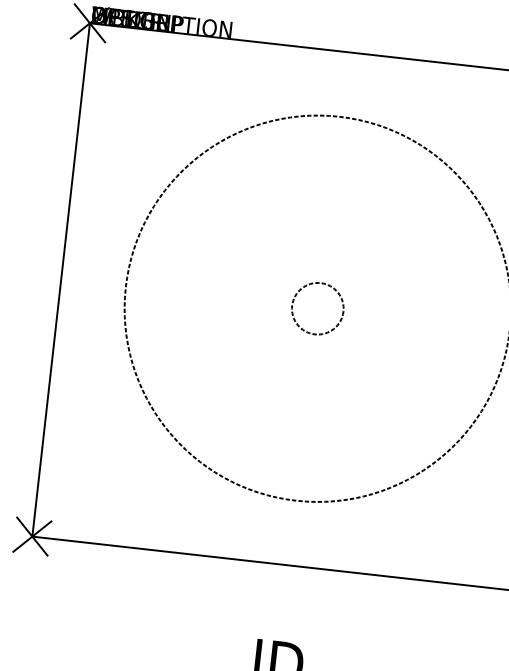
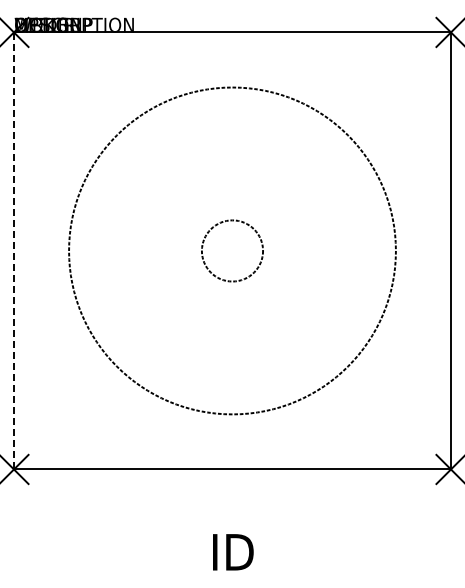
line: (60, 279) -> (13, 250), solid -> dashed
circle: (317, 308) -> (232, 250), size x1.4

